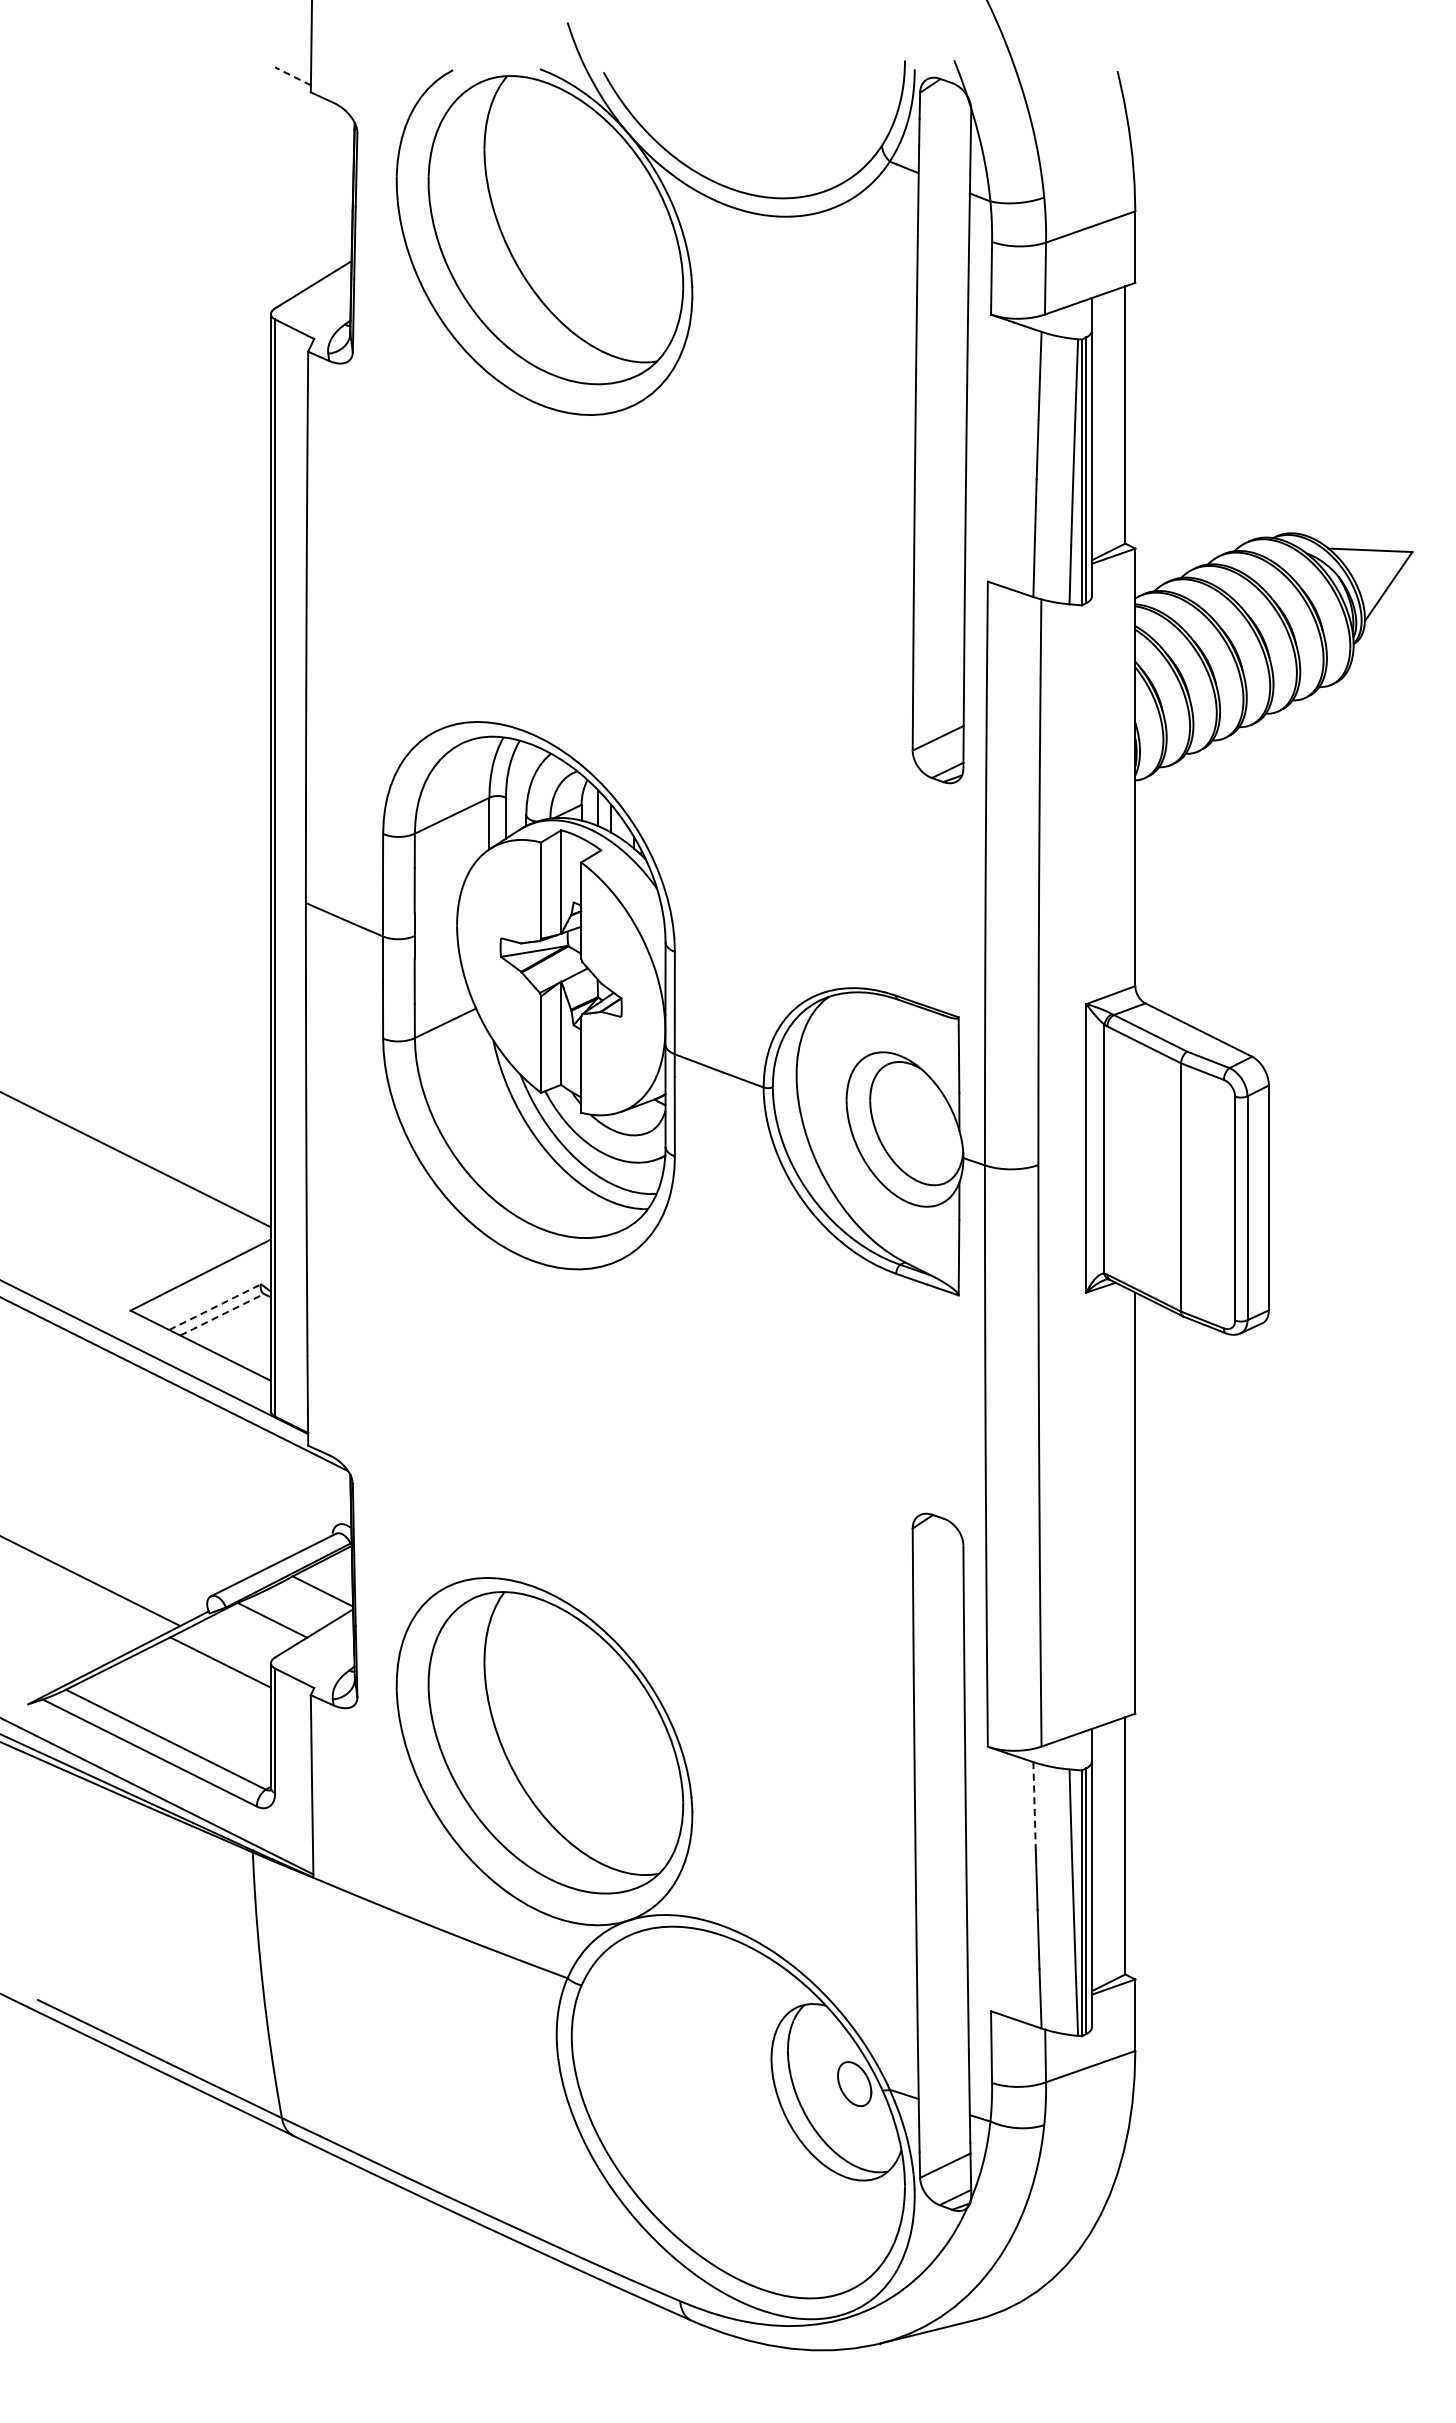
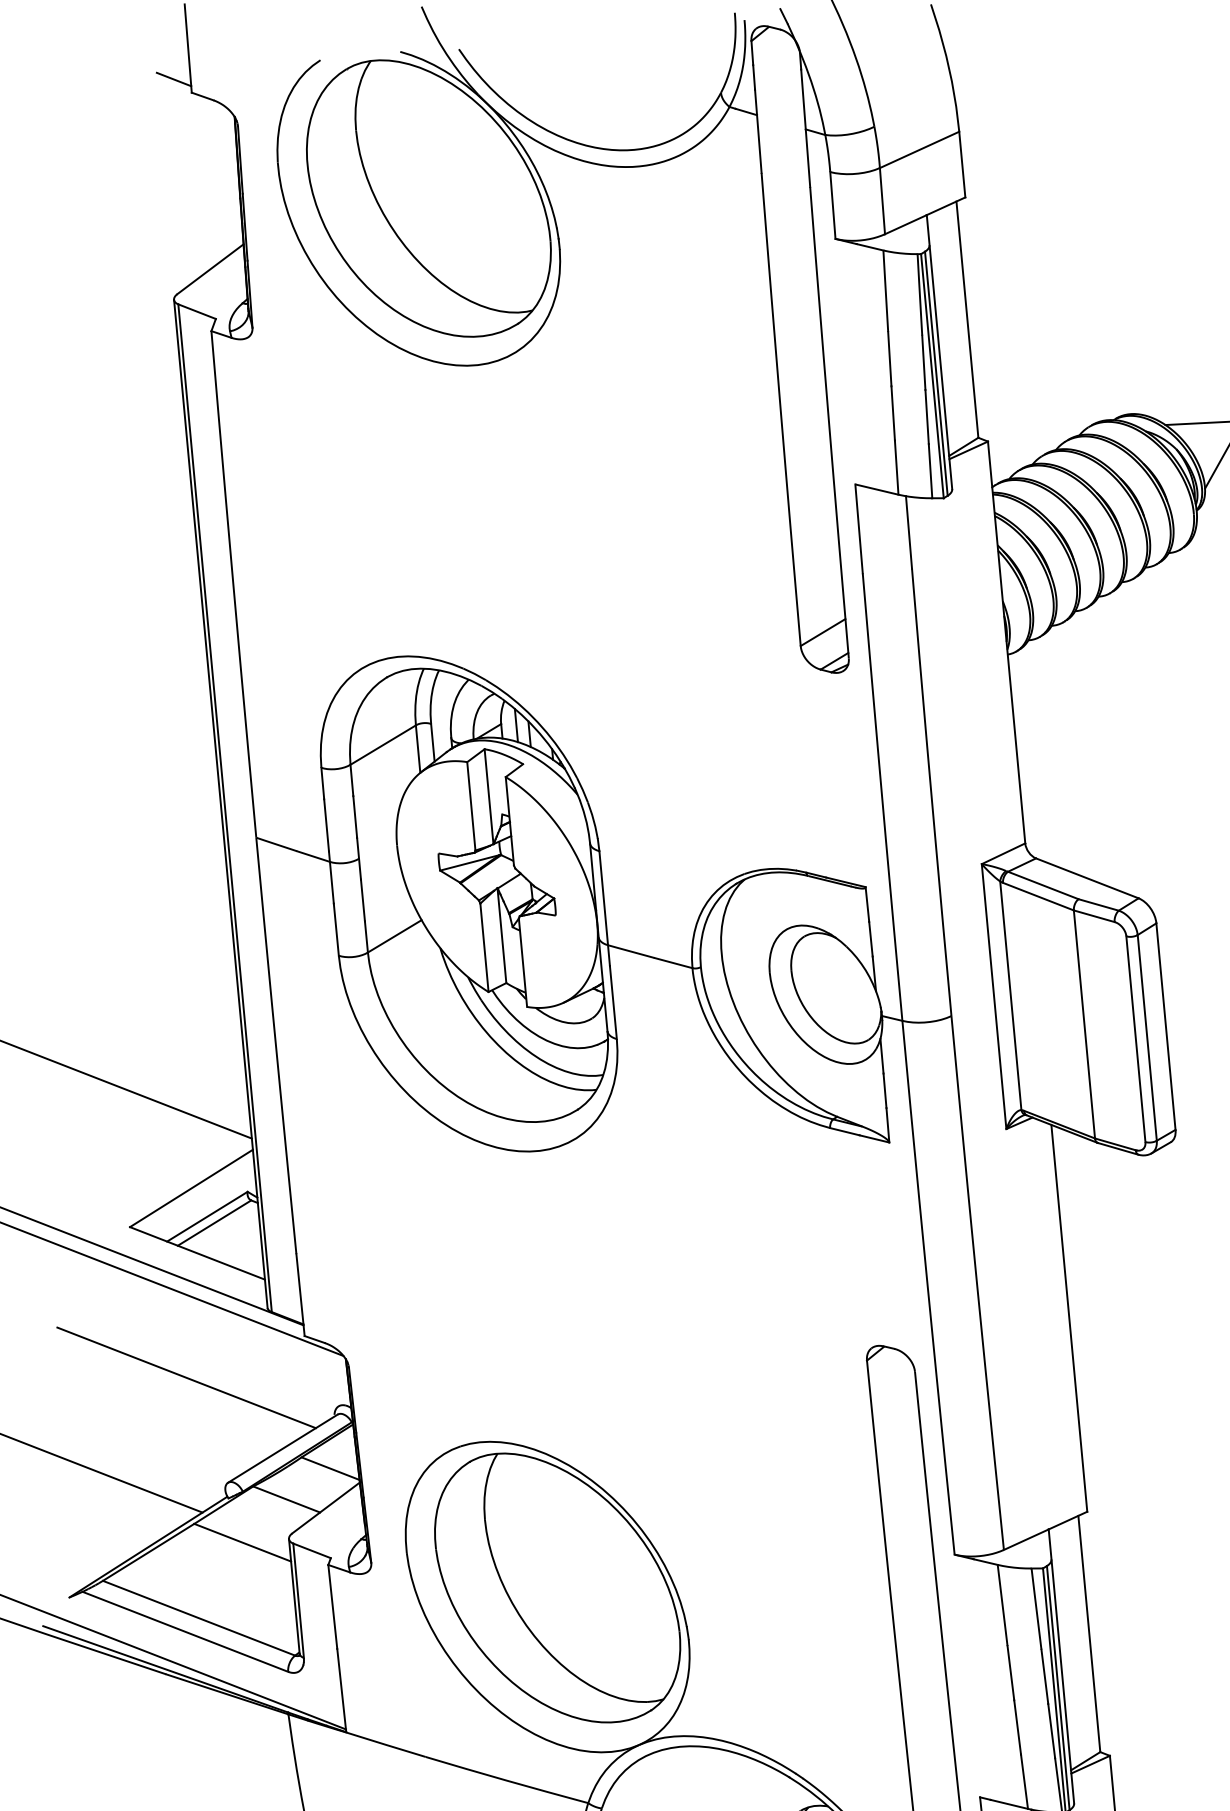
line: (292, 76) -> (173, 79), dashed -> solid
line: (215, 1306) -> (207, 1216), dashed -> solid
line: (222, 1314) -> (214, 1222), dashed -> solid
line: (176, 1478) -> (186, 1377), added
line: (1034, 1806) -> (1002, 1605), dashed -> solid

